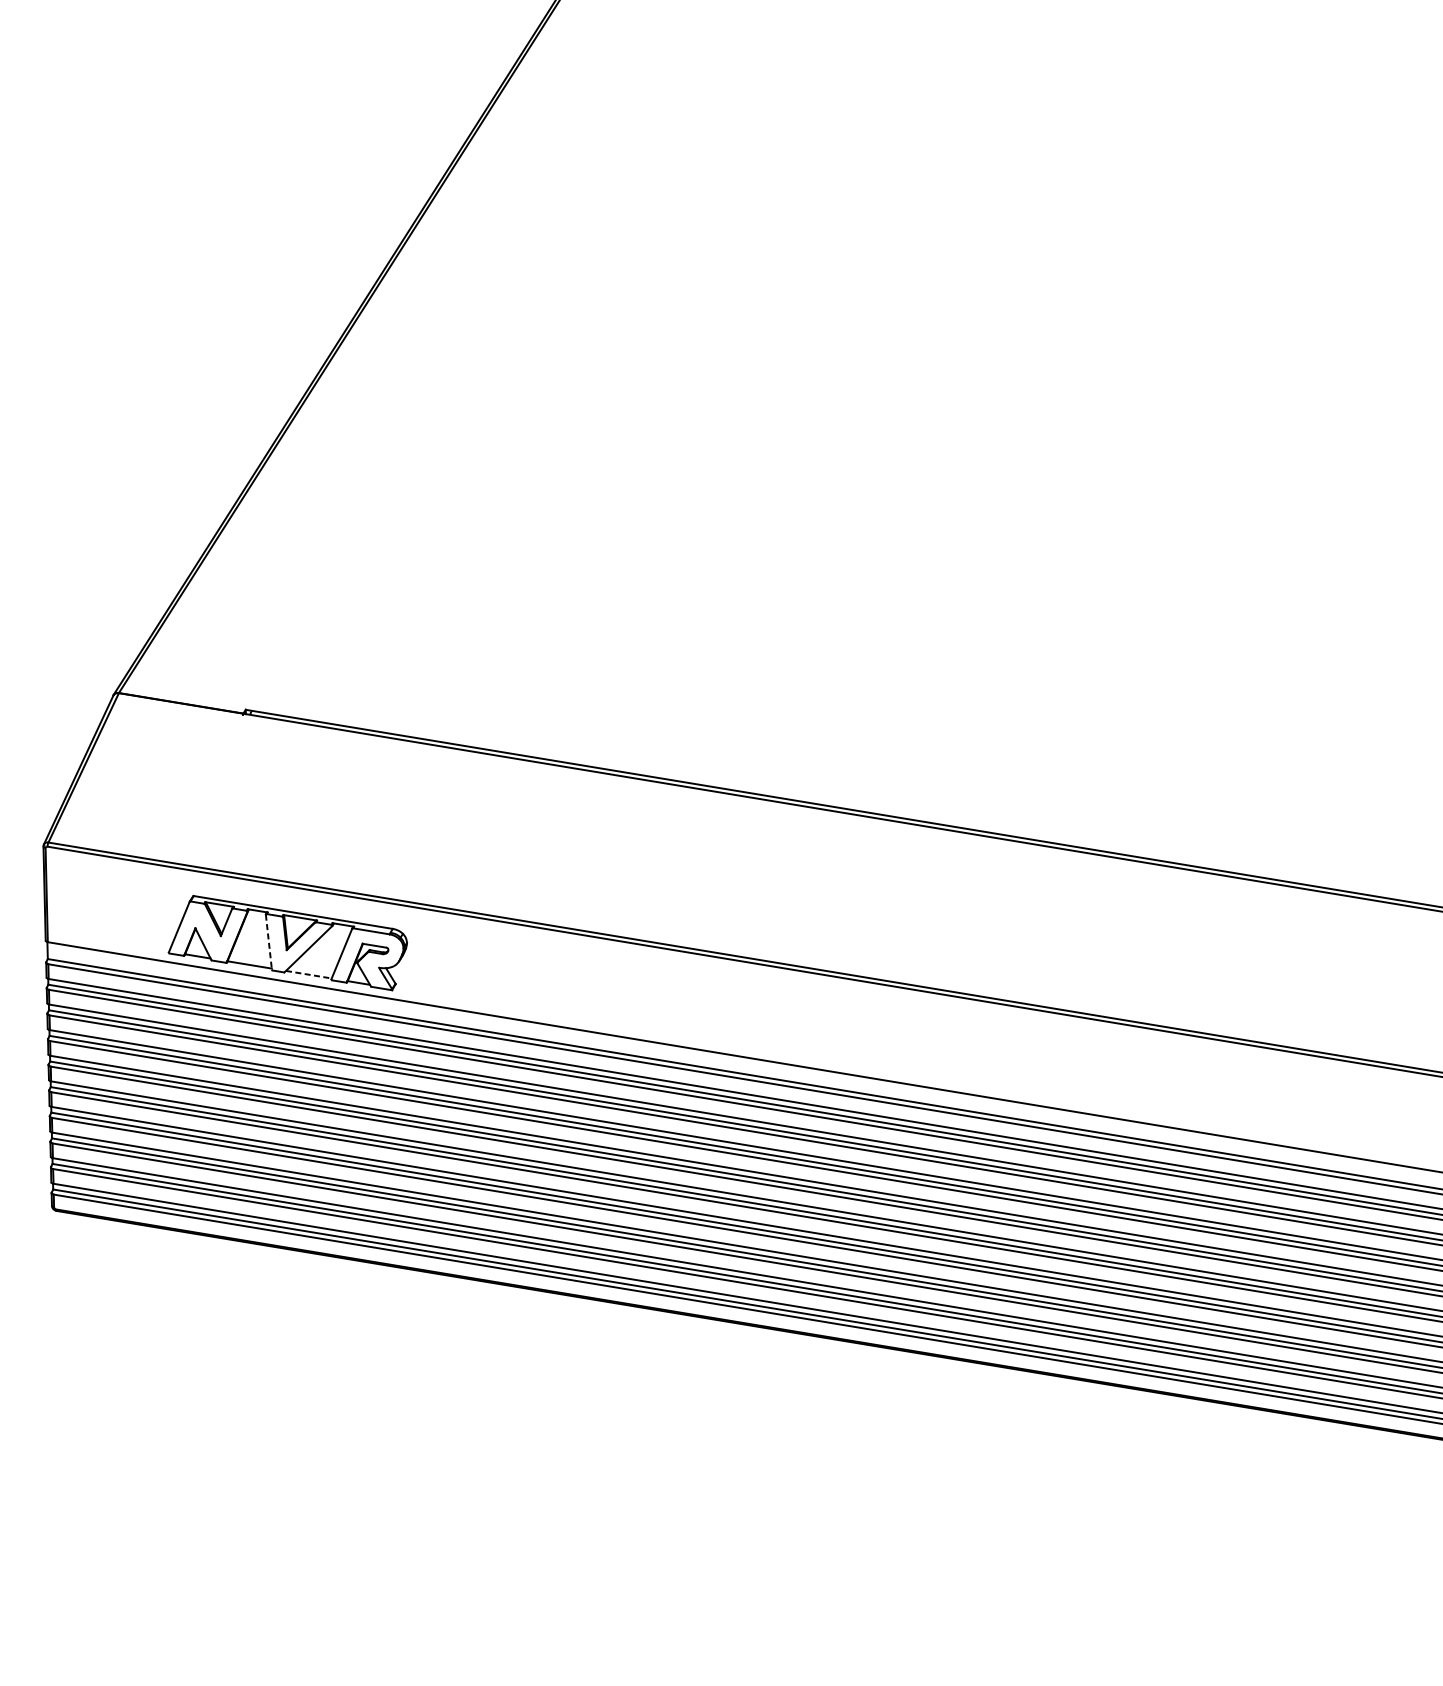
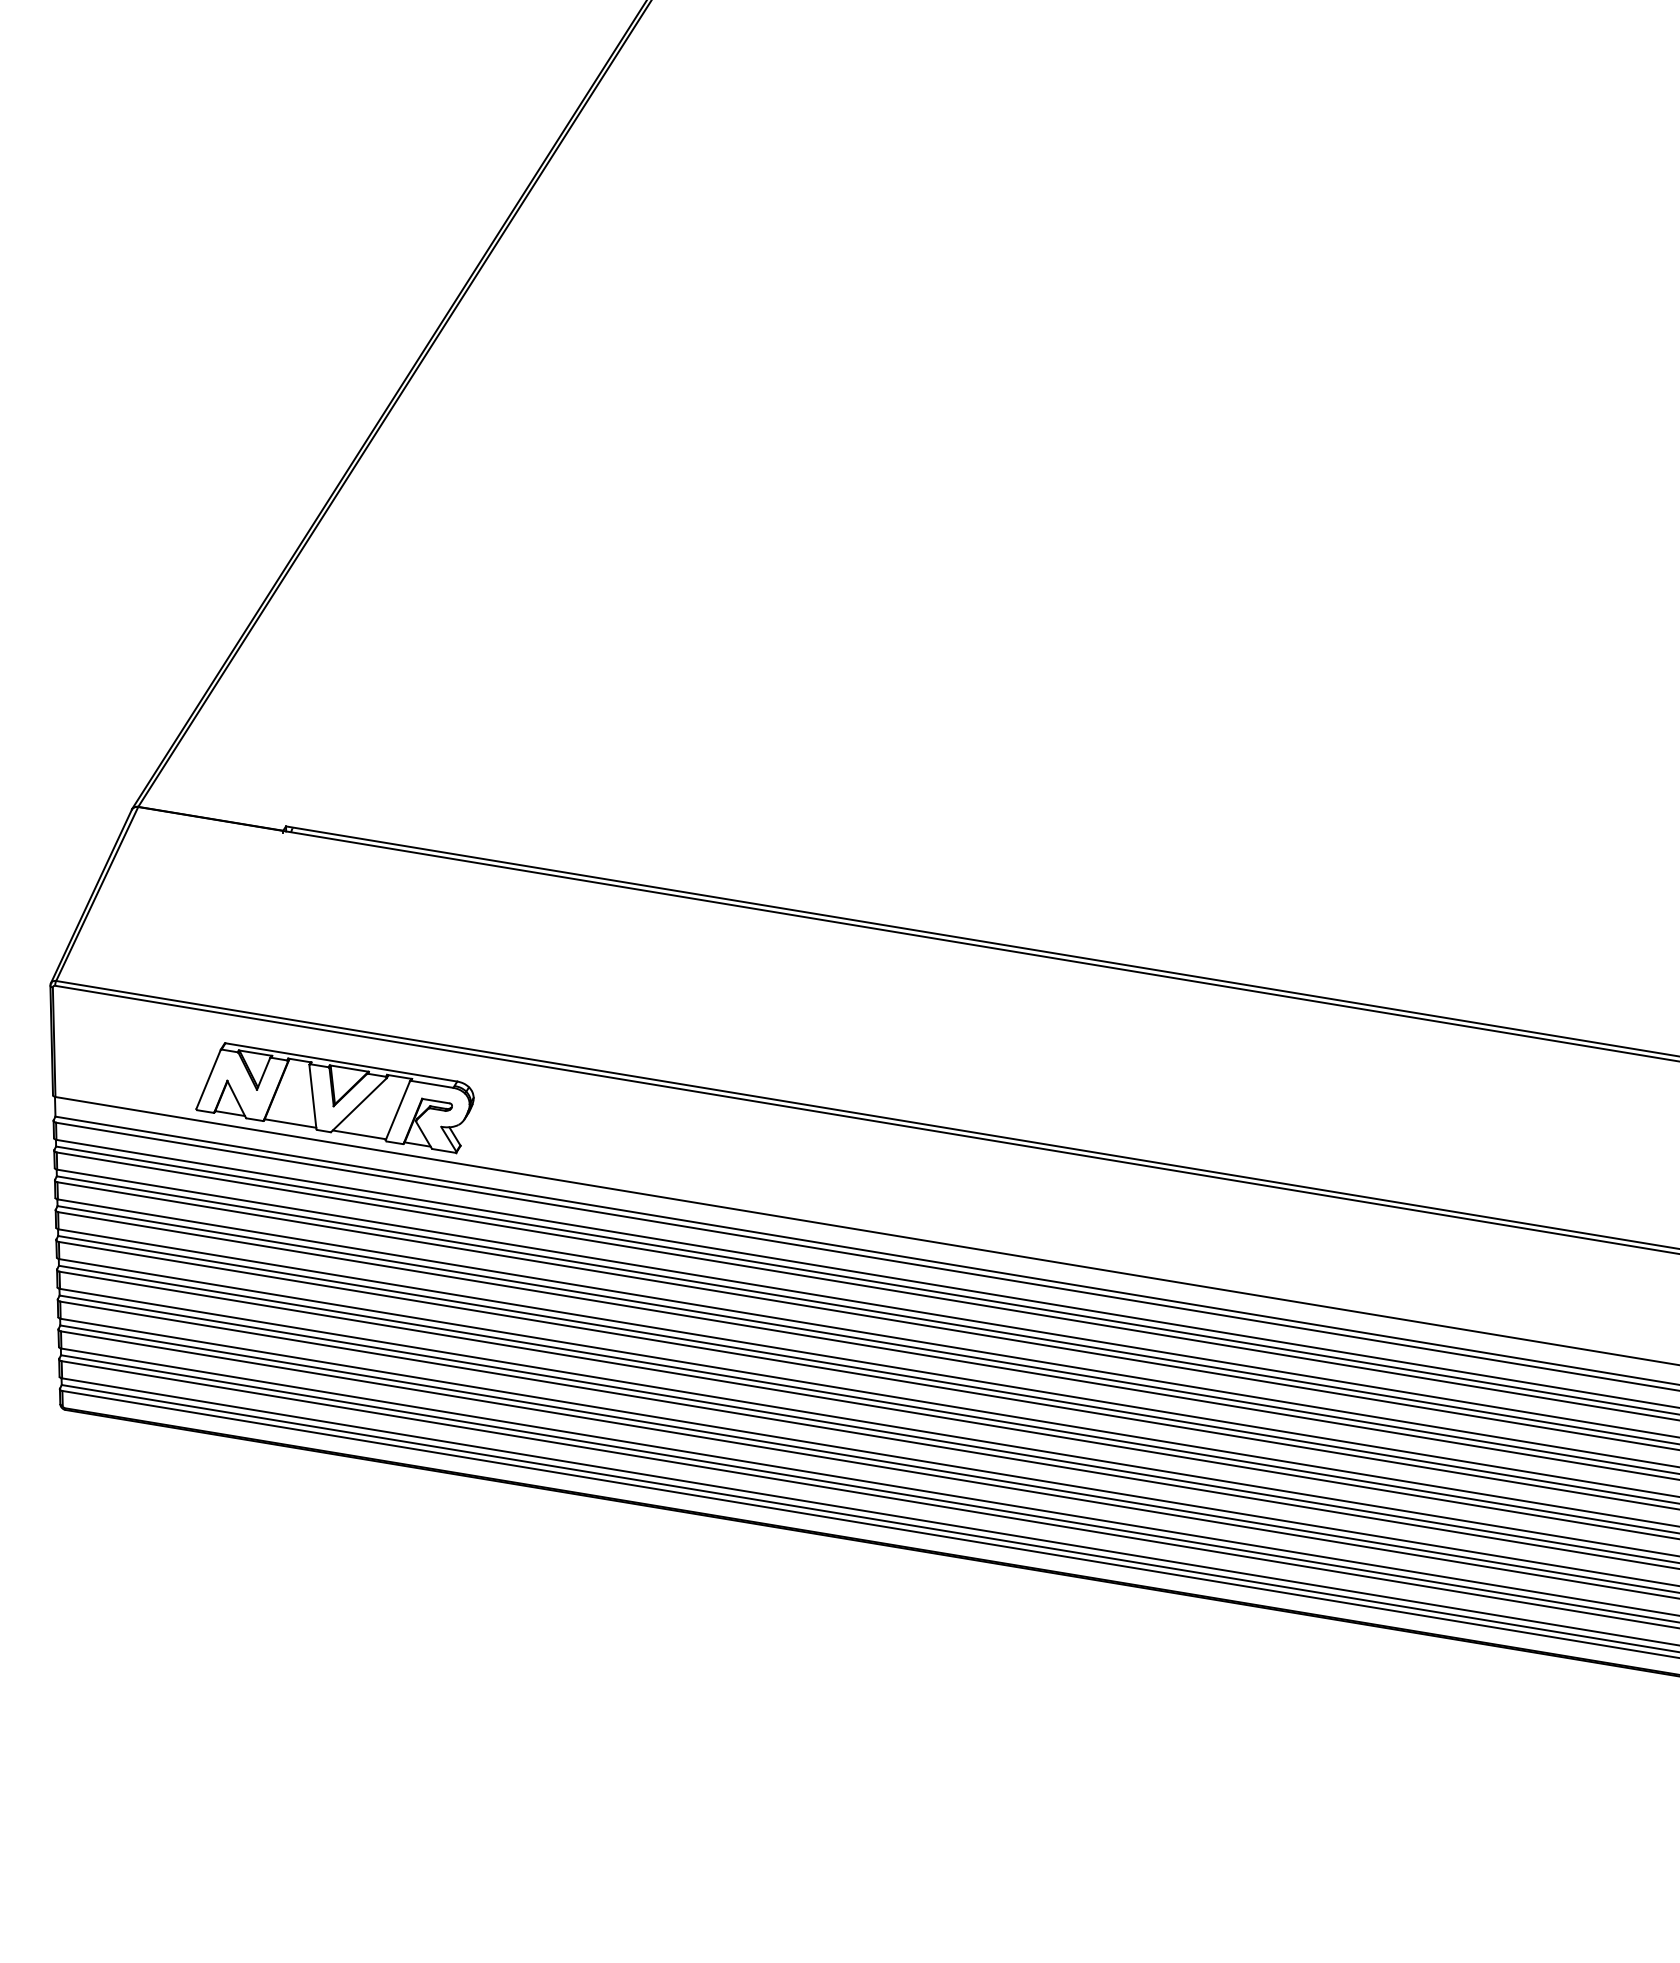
line: (268, 942) -> (312, 1097), dashed -> solid
line: (308, 974) -> (359, 1134), dashed -> solid

